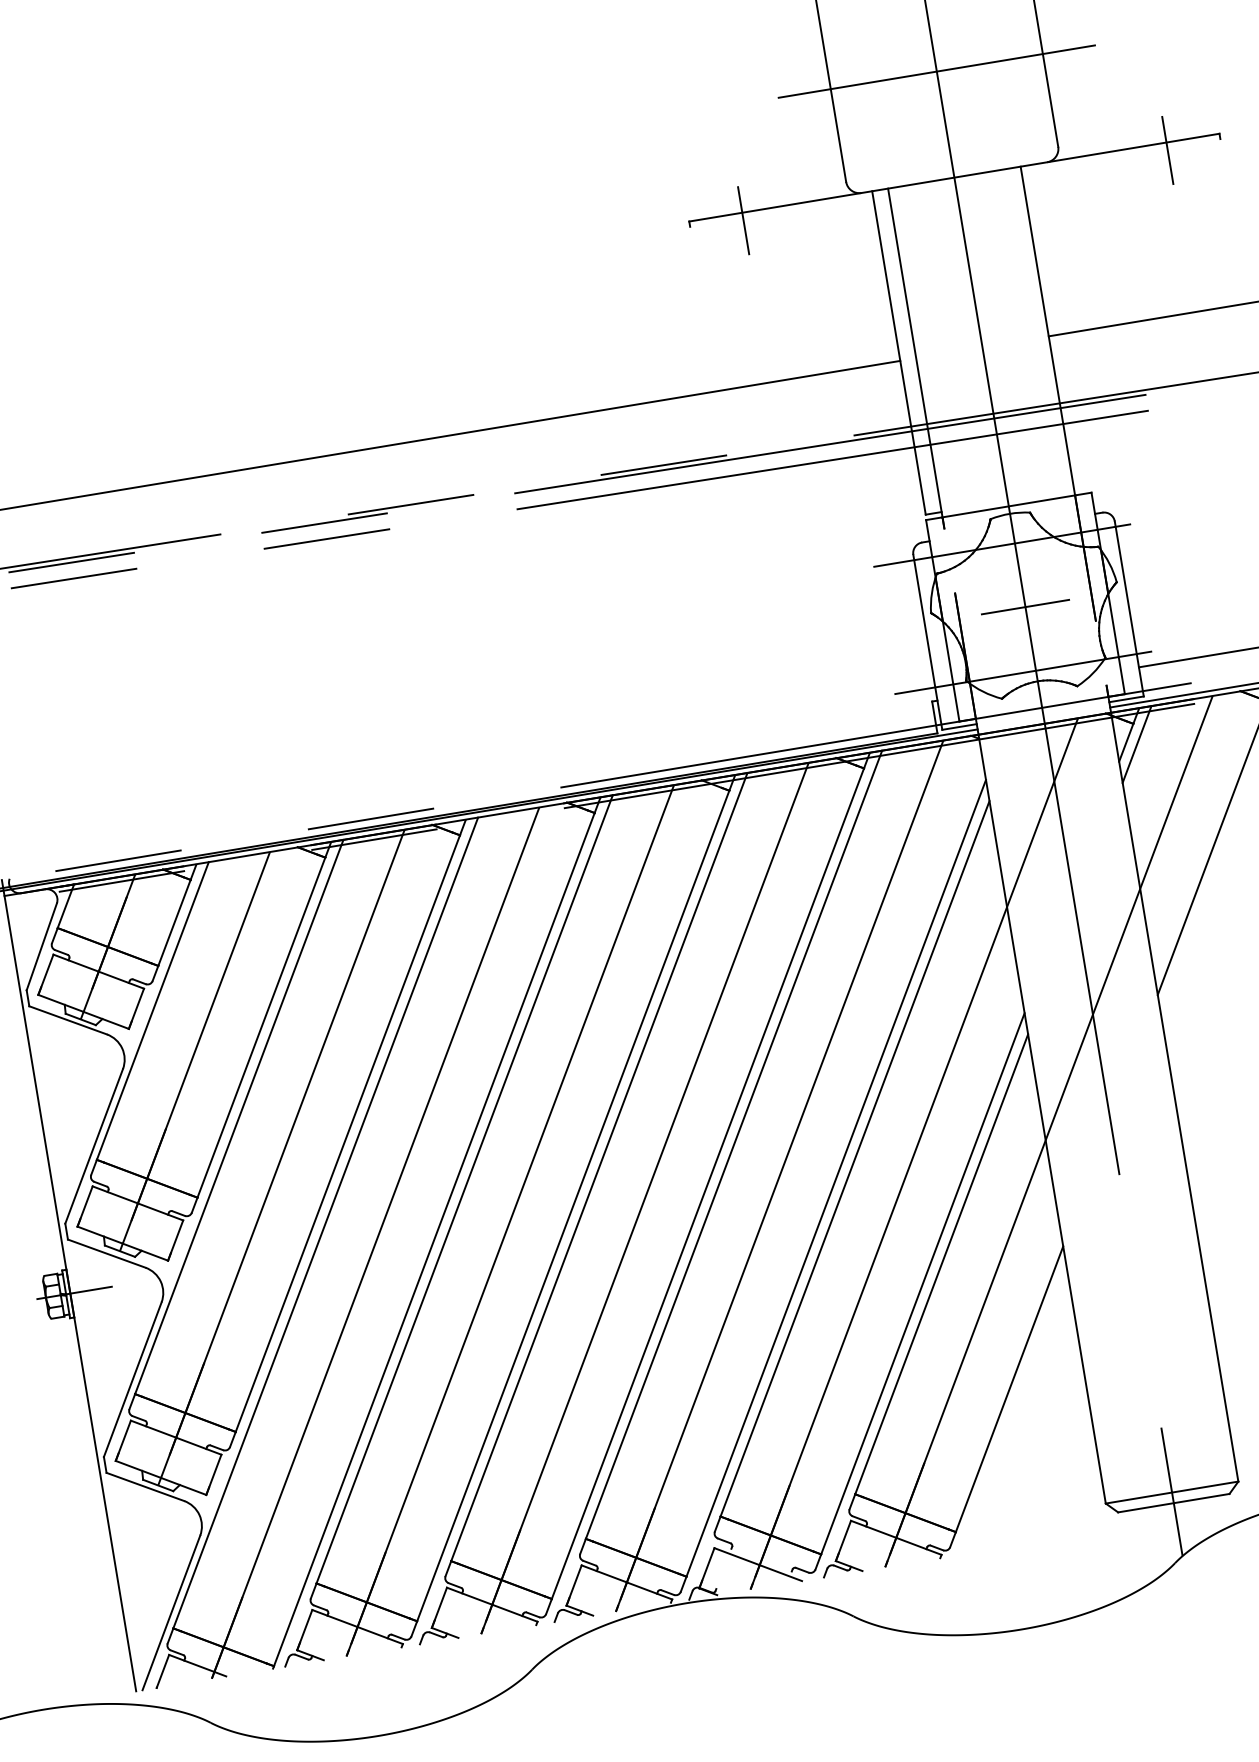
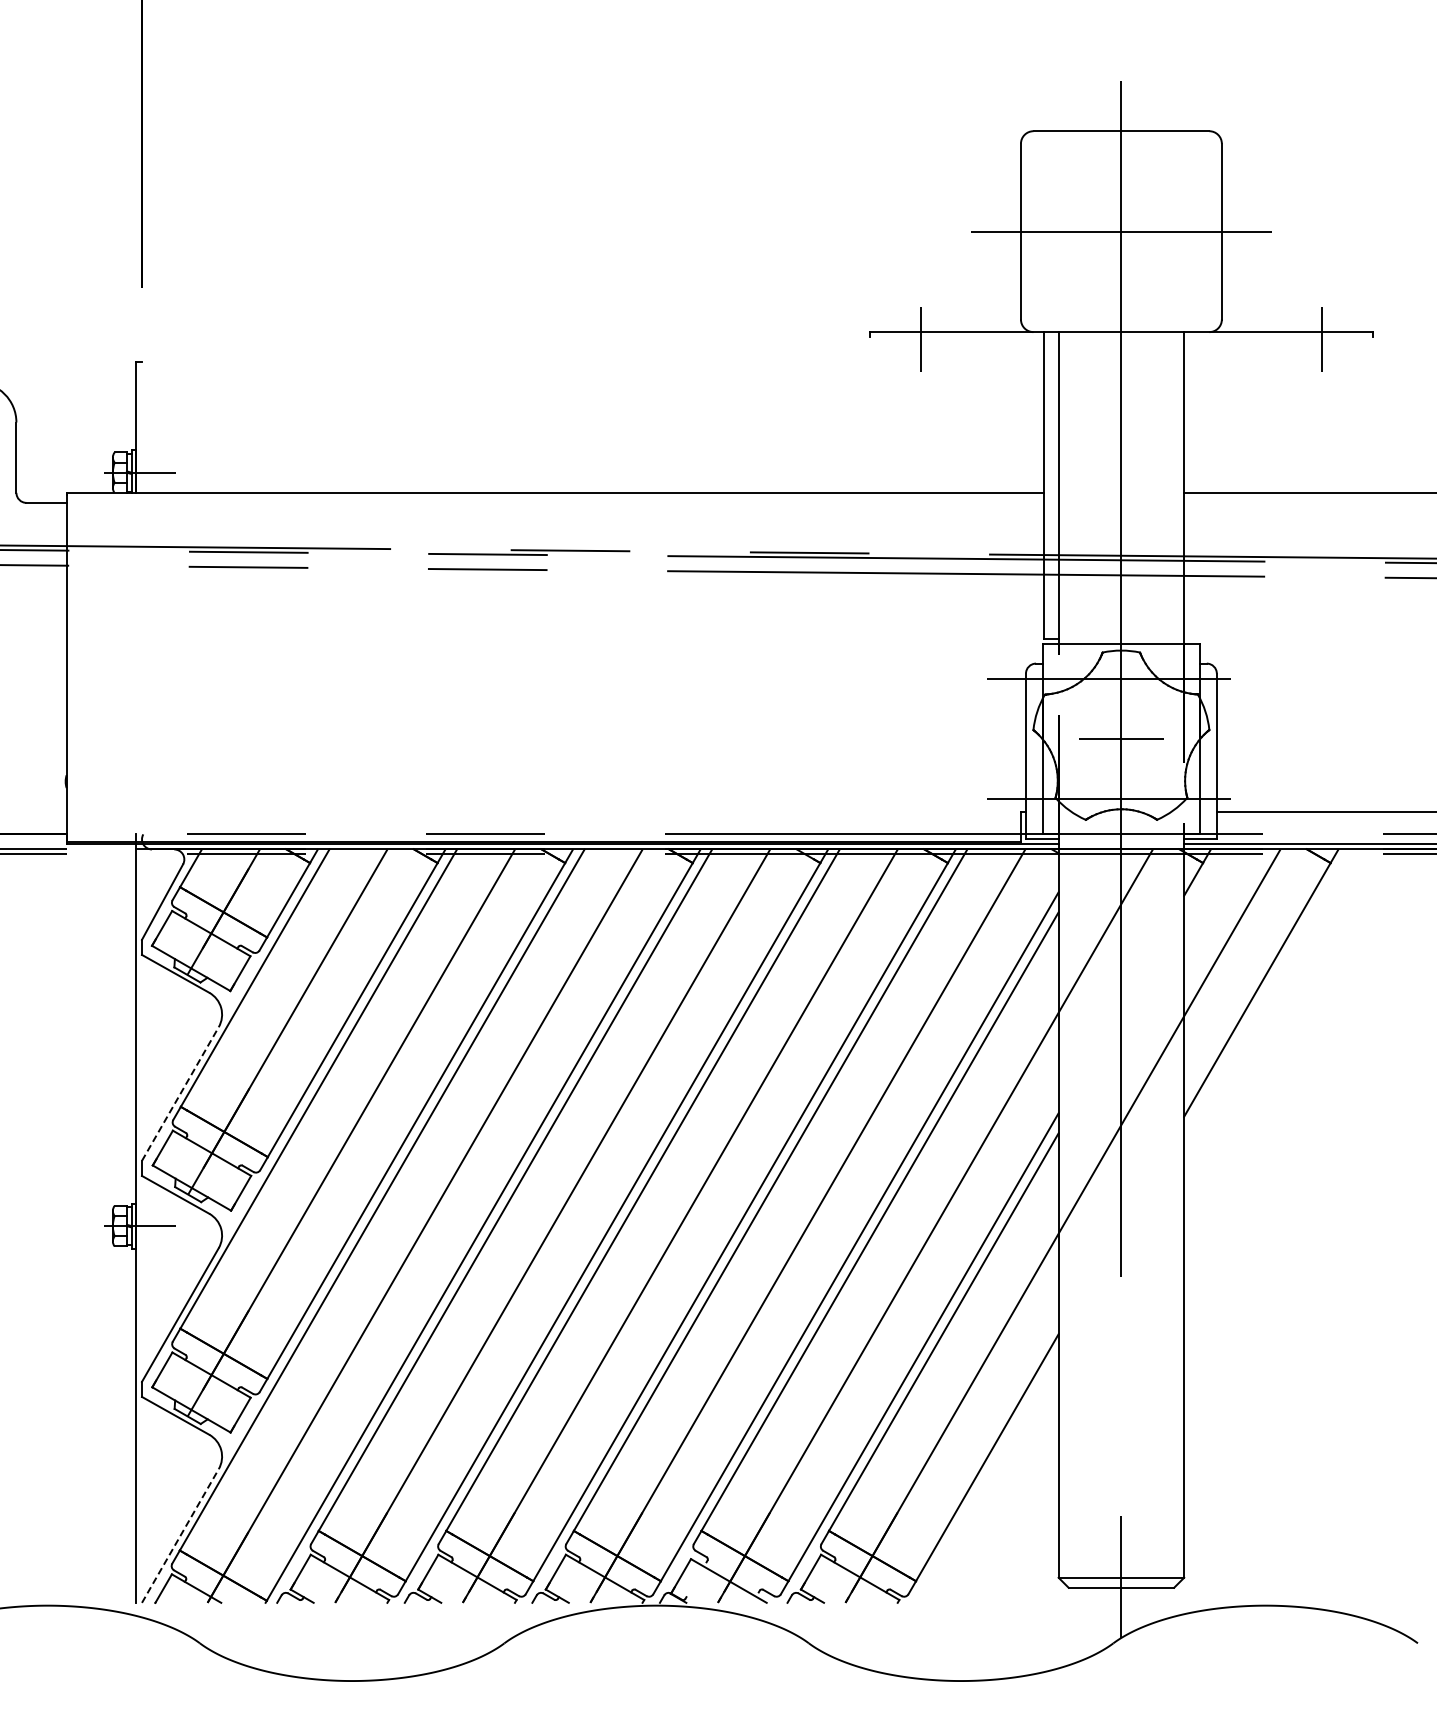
line: (1137, 744) -> (1203, 882), removed
line: (94, 1145) -> (180, 1093), solid -> dashed
line: (171, 1612) -> (180, 1535), solid -> dashed

